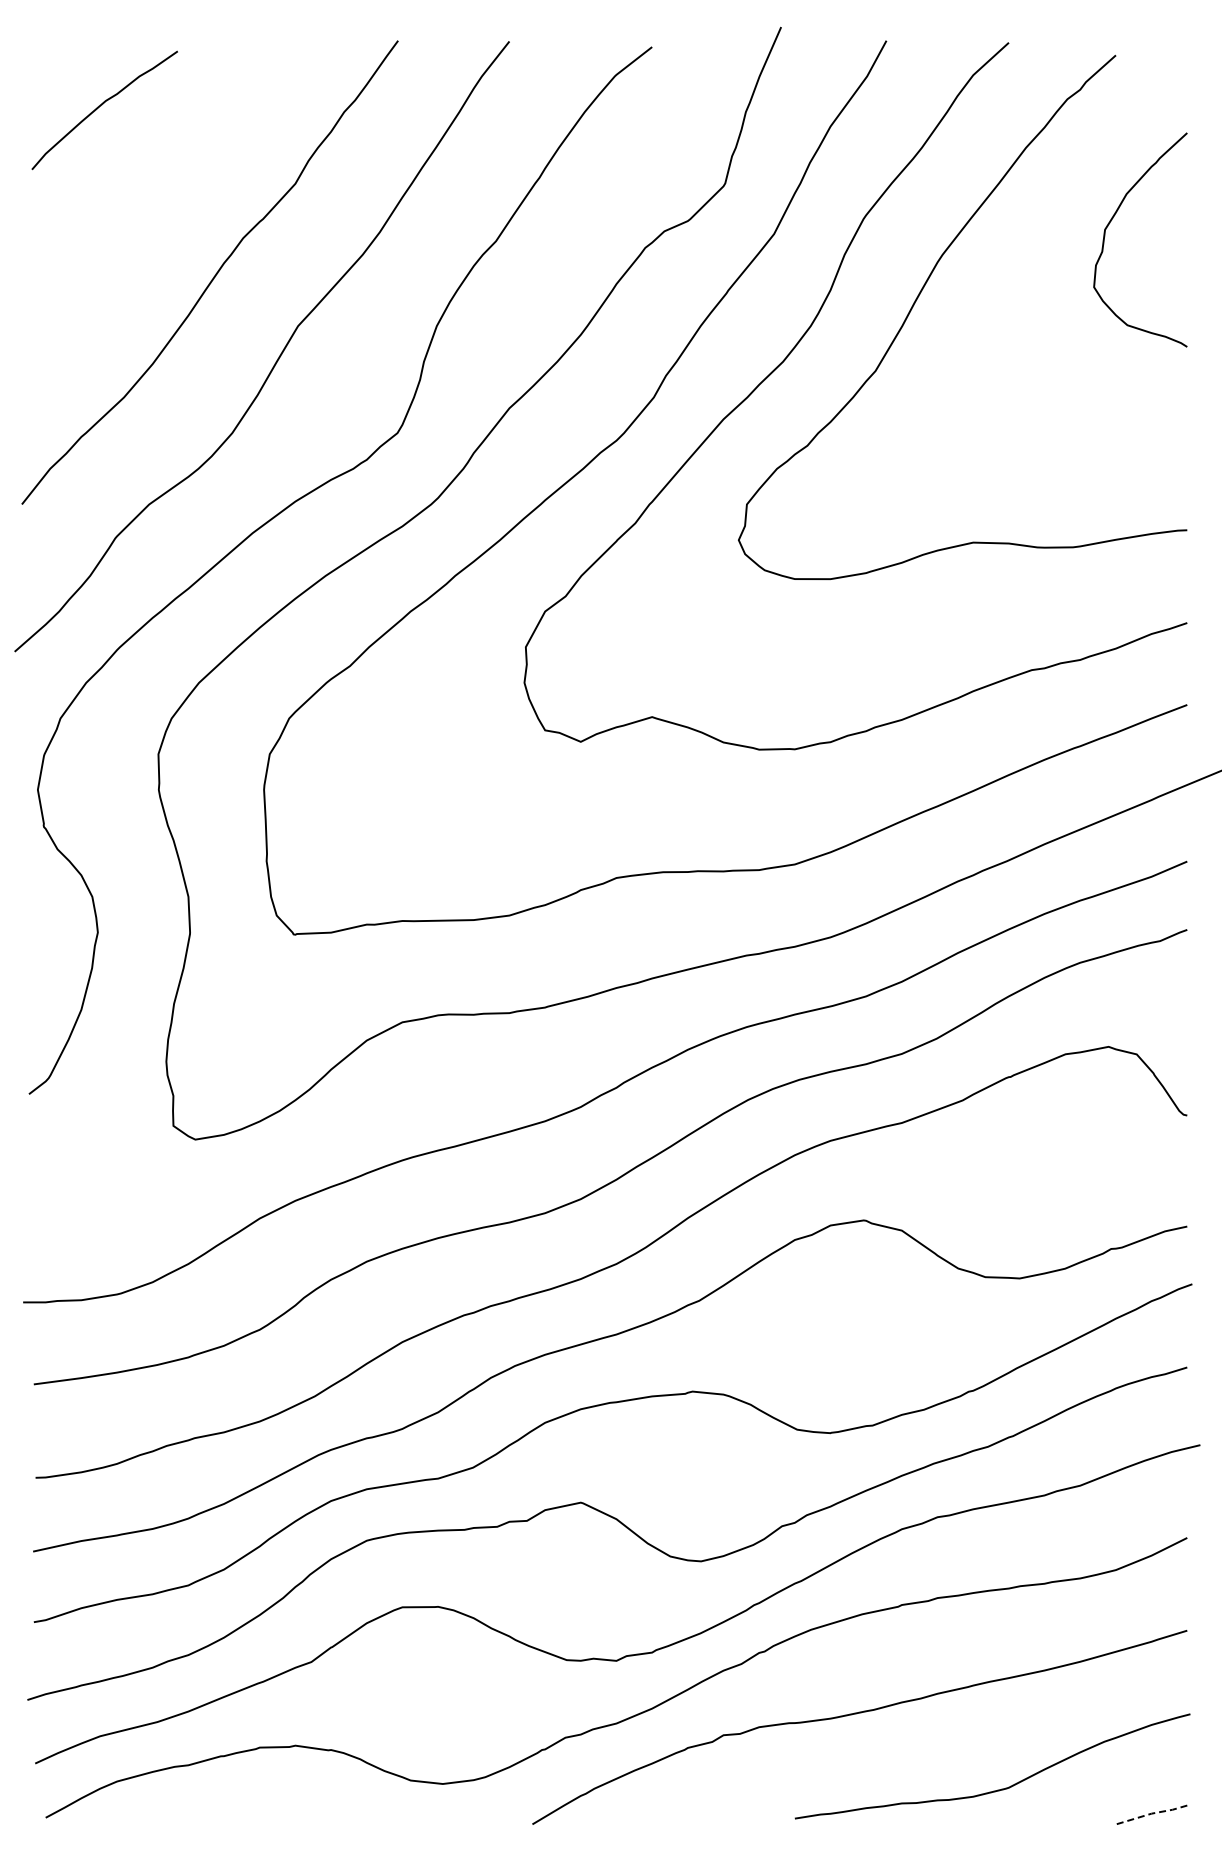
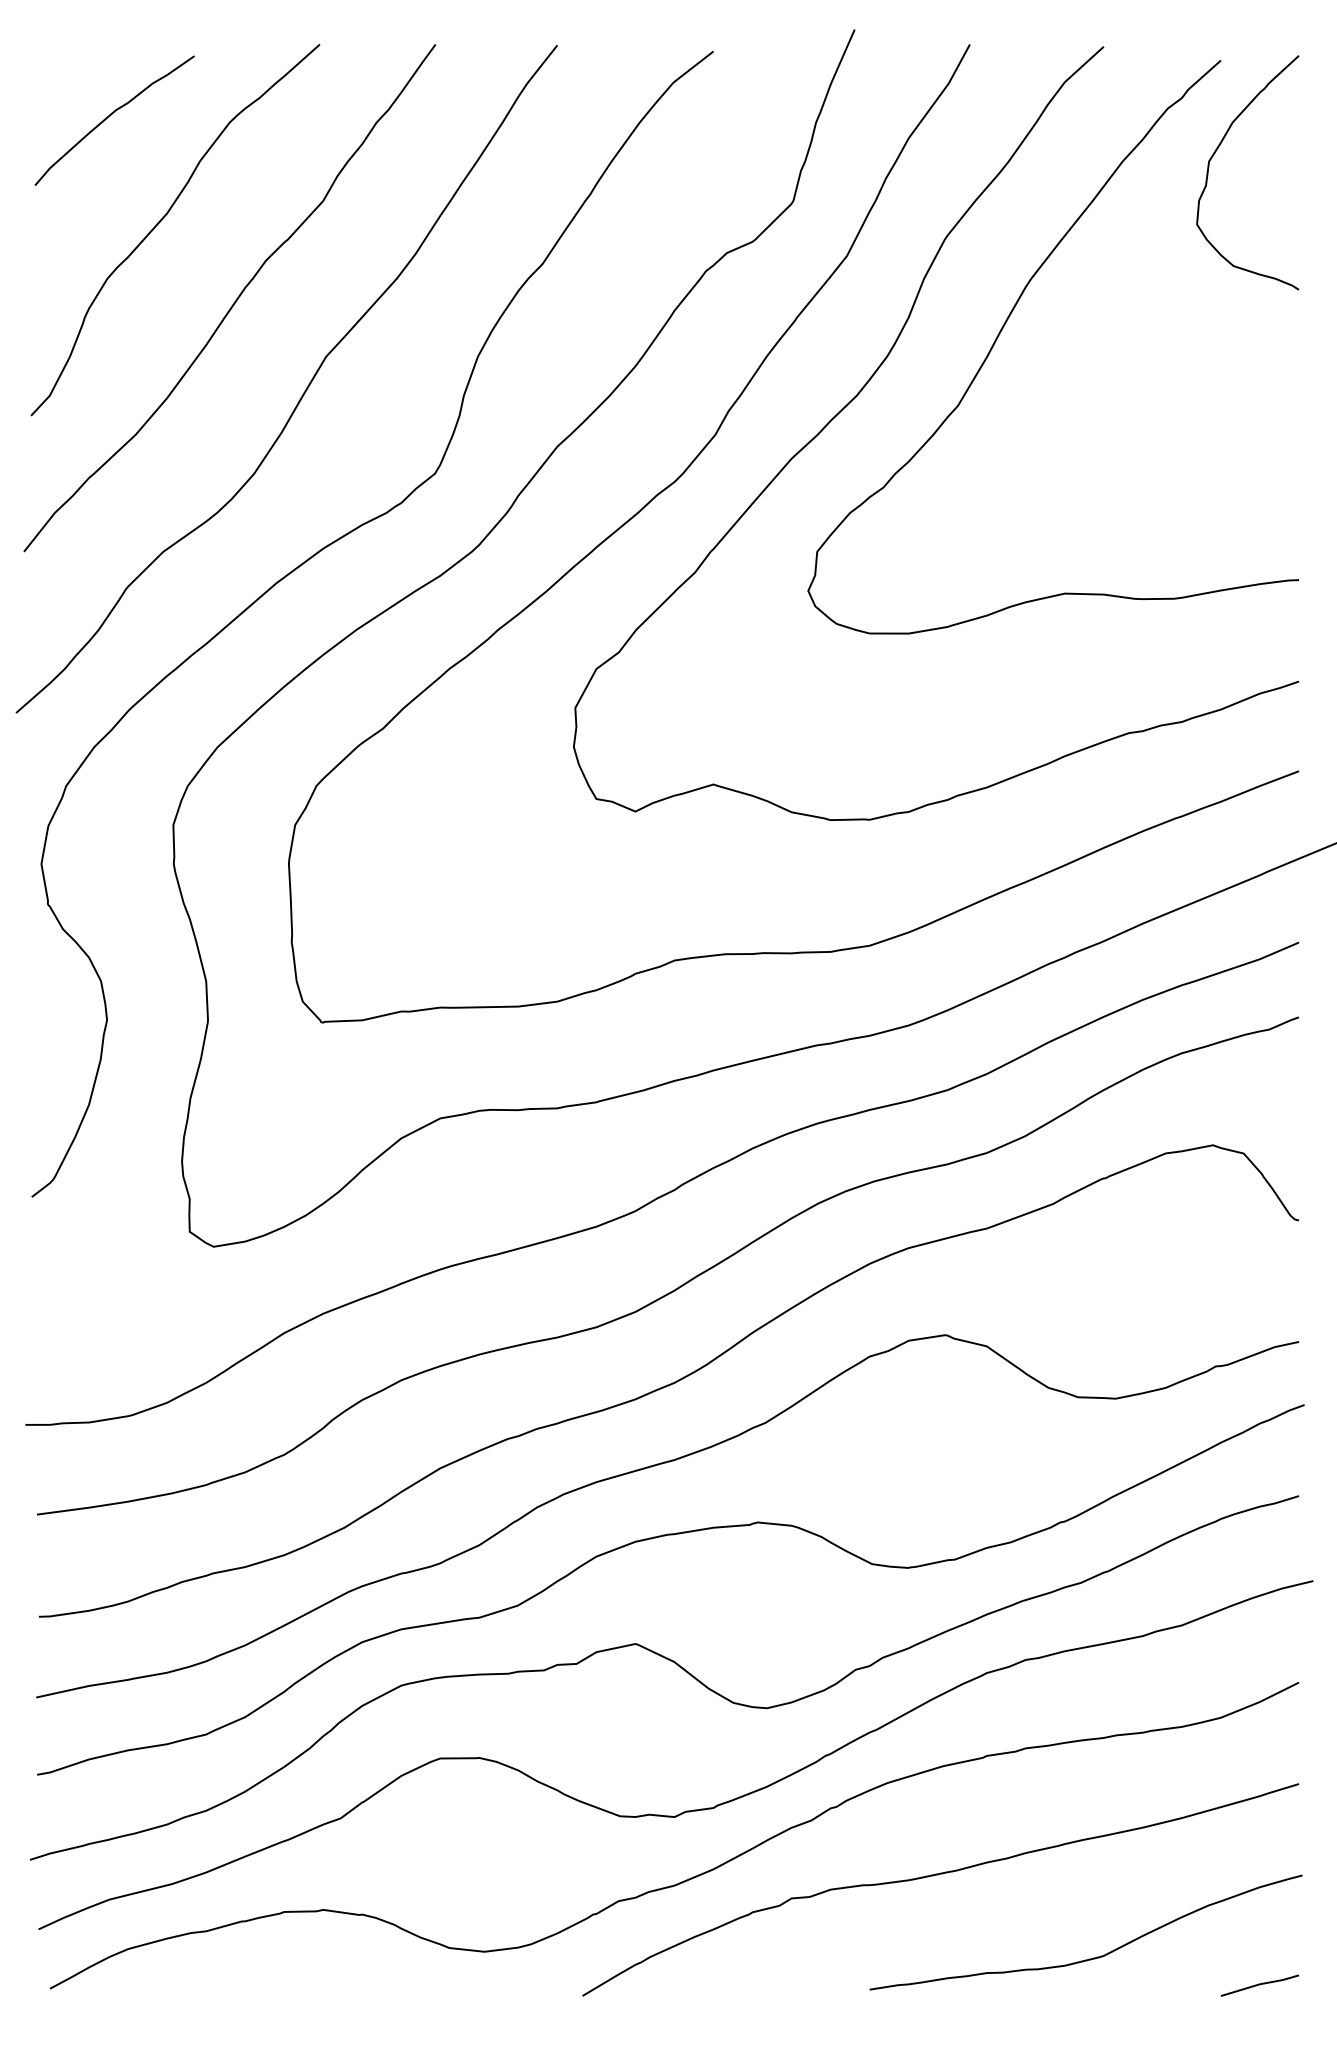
curve: (150, 199) -> (164, 218), added
curve: (1110, 223) -> (1215, 154), moved
line: (1151, 1813) -> (1259, 1984), dashed -> solid

